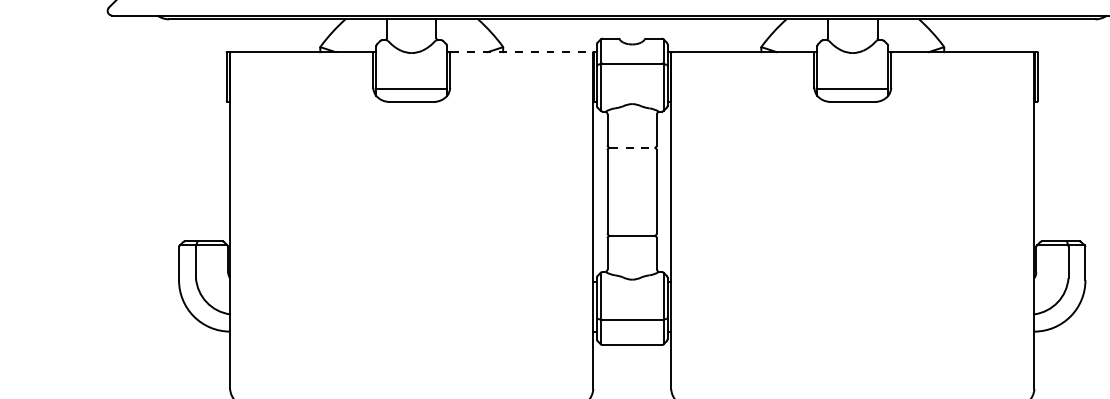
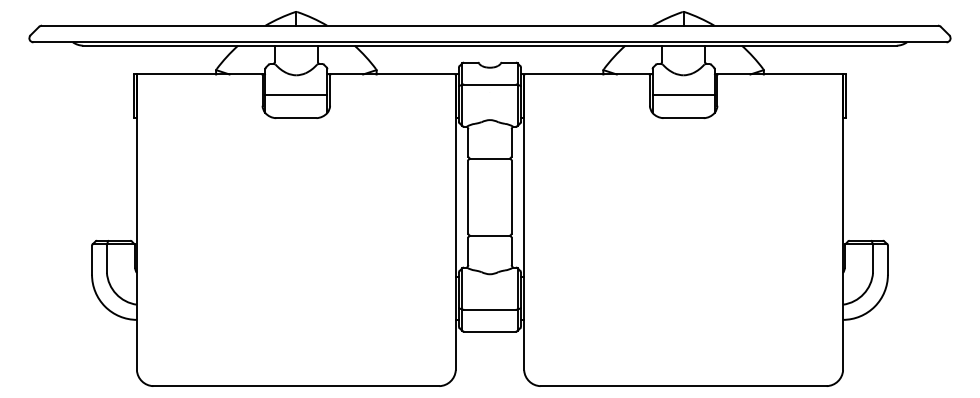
line: (522, 52) -> (393, 74), dashed -> solid
line: (411, 89) -> (296, 95), moved
line: (852, 89) -> (683, 95), moved
line: (631, 147) -> (489, 158), dashed -> solid

